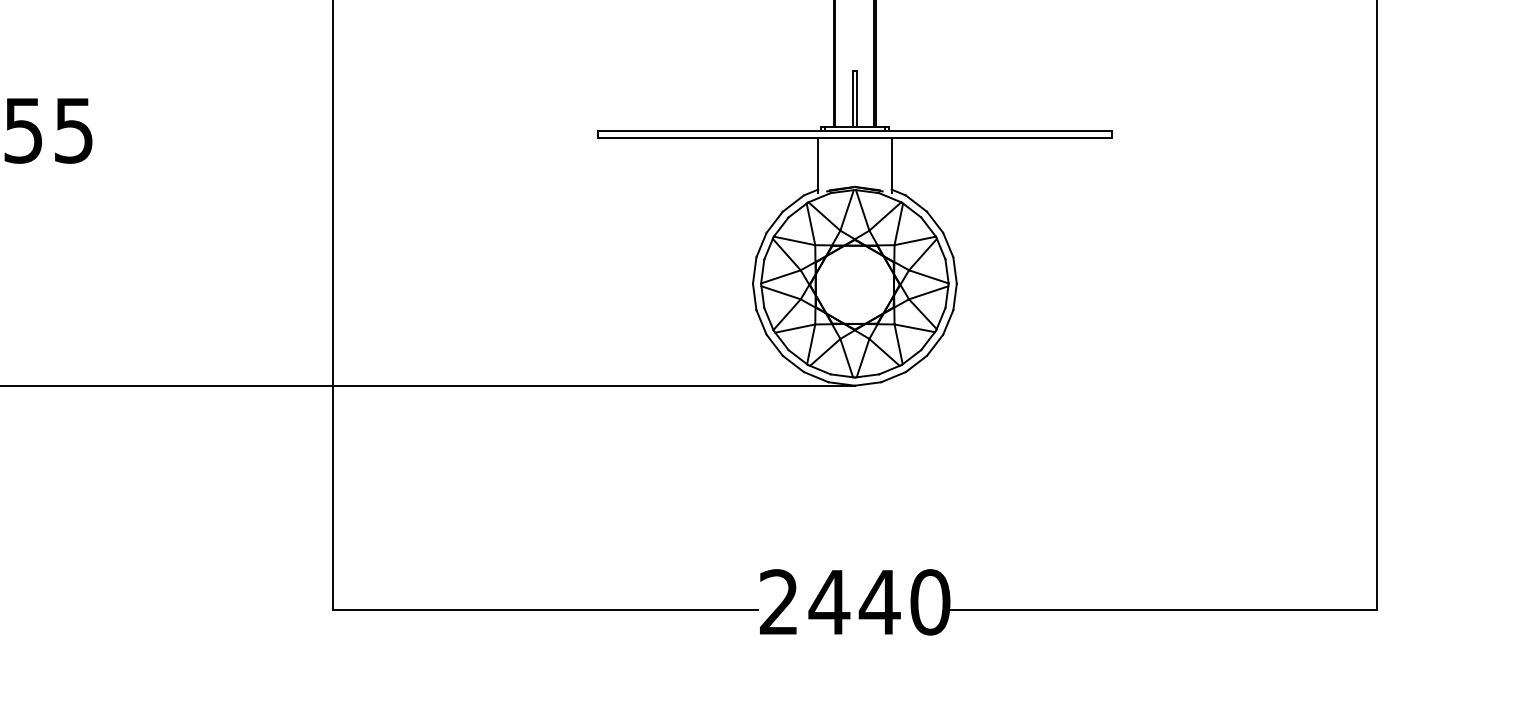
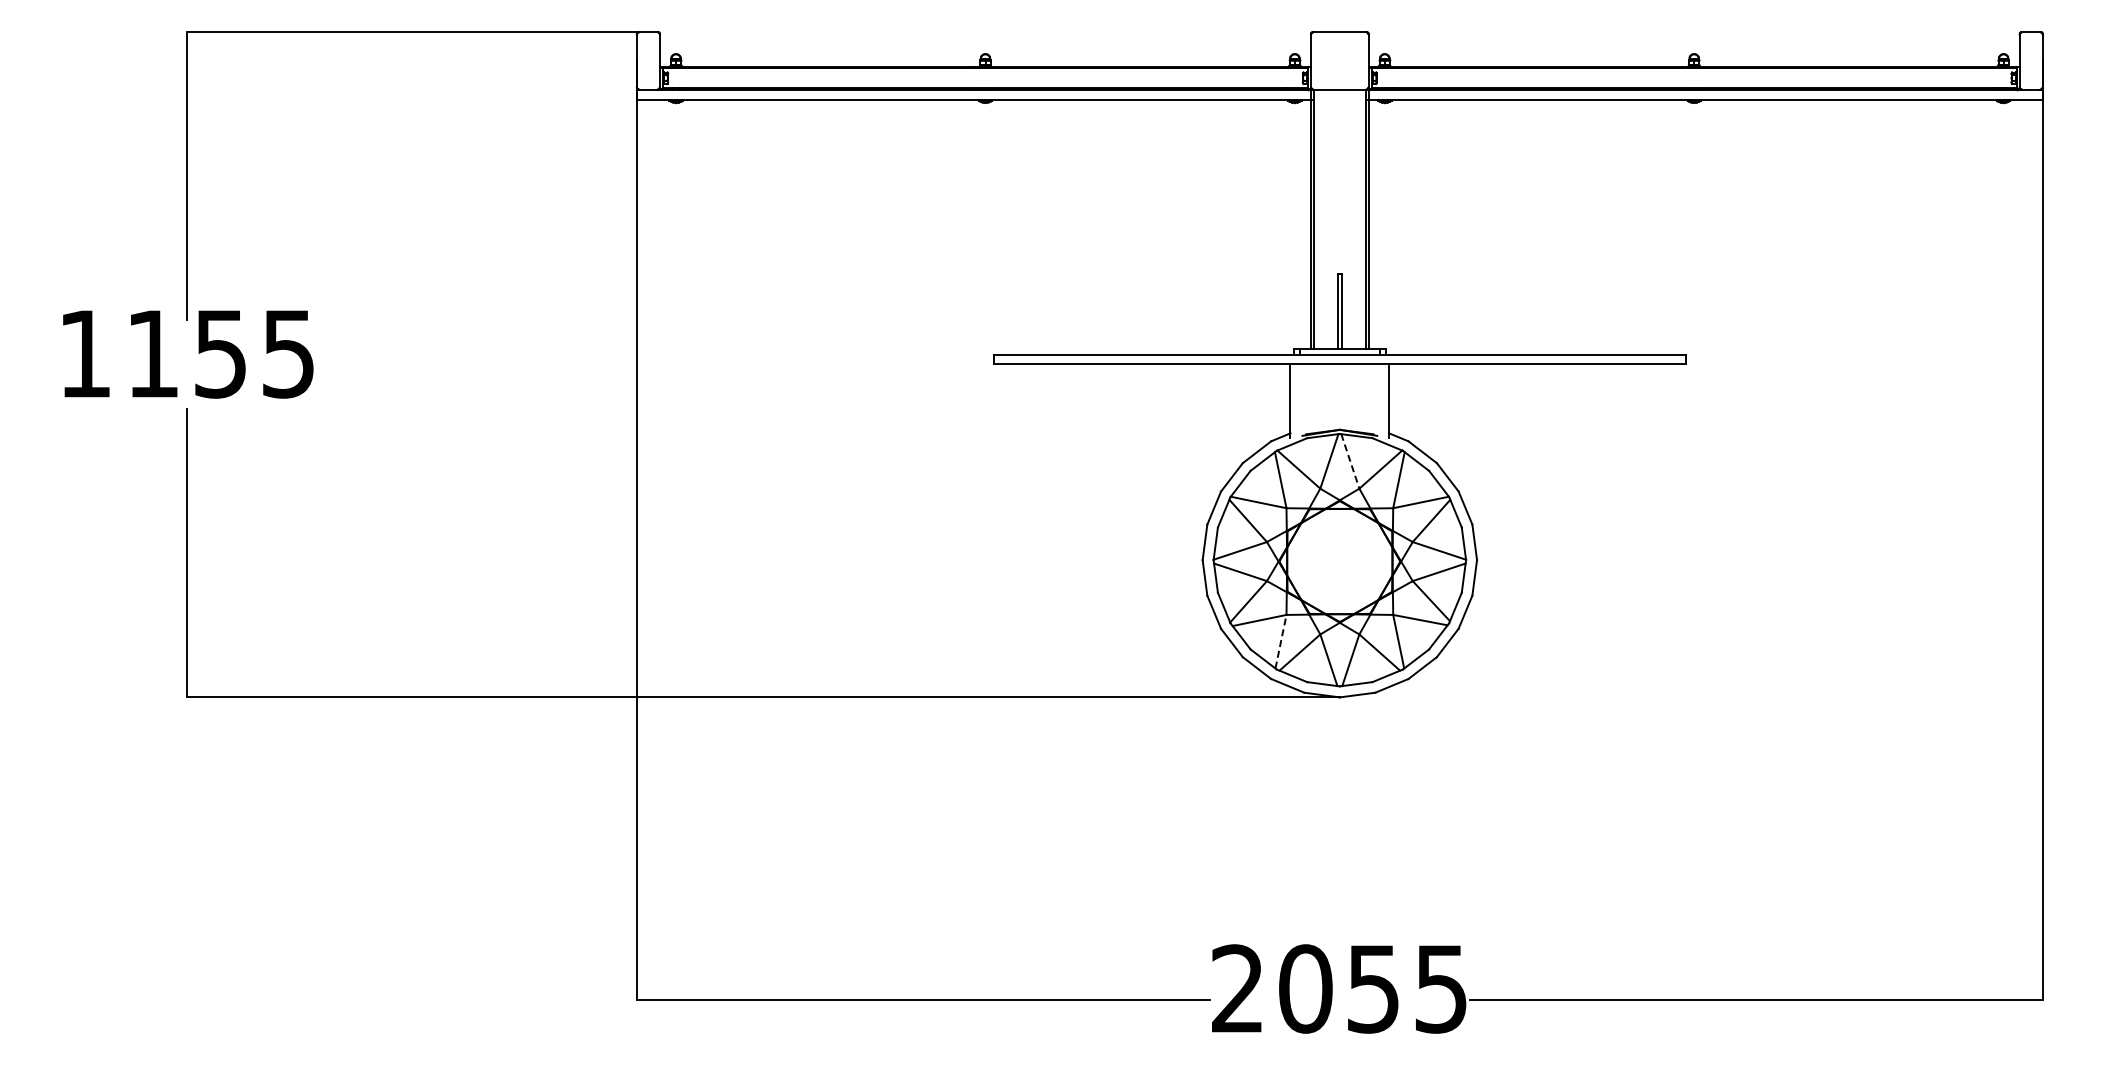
line: (862, 210) -> (1350, 461), solid -> dashed
line: (811, 344) -> (1281, 641), solid -> dashed
text: (879, 601) -> (1372, 988), 2440 -> 2055

